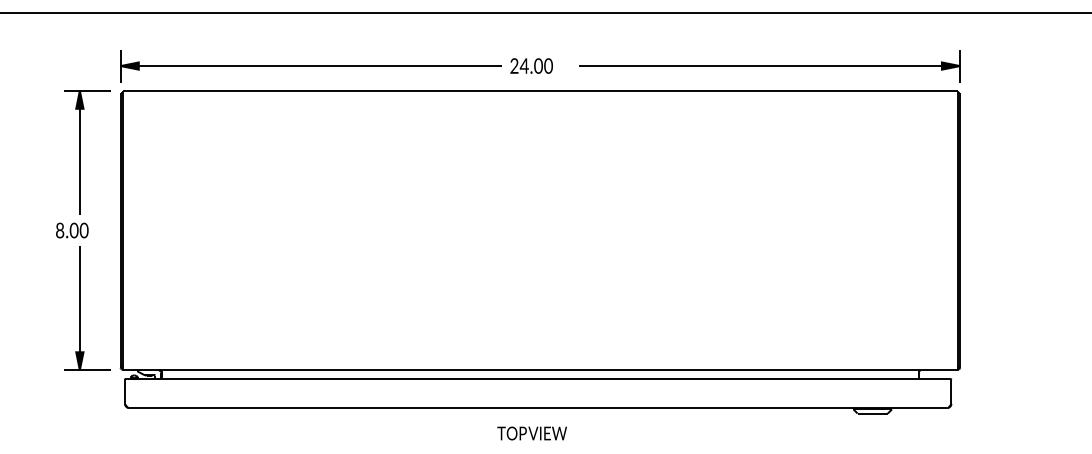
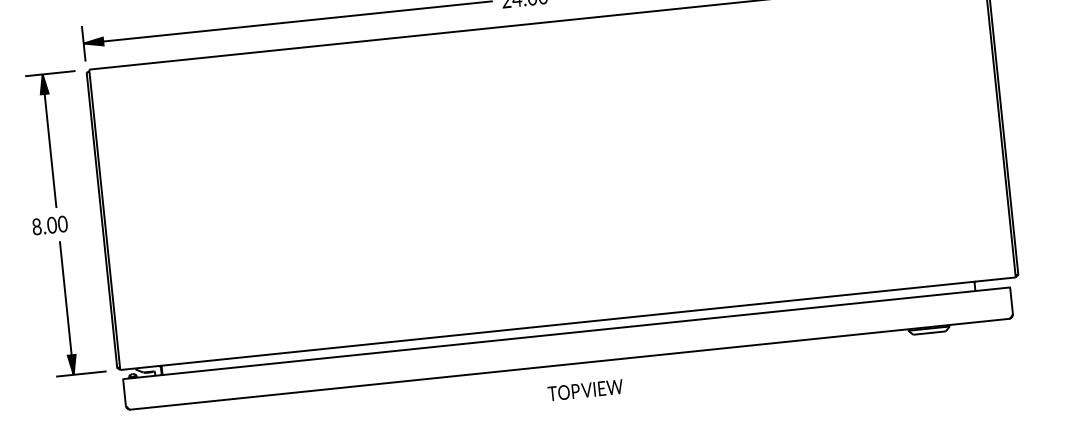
text: (531, 433) -> (584, 390), moved

